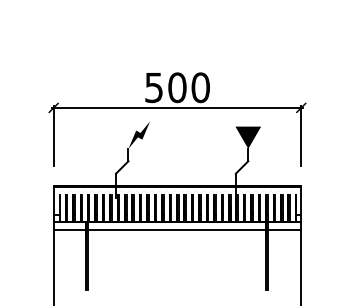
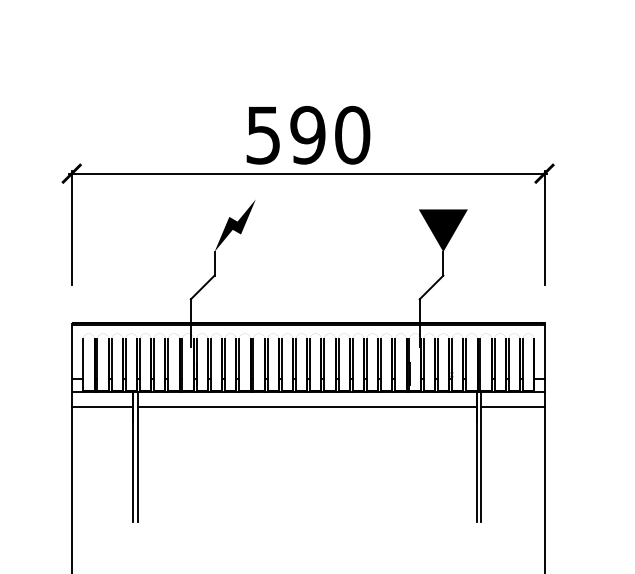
text: (177, 87) -> (308, 134), 500 -> 590

